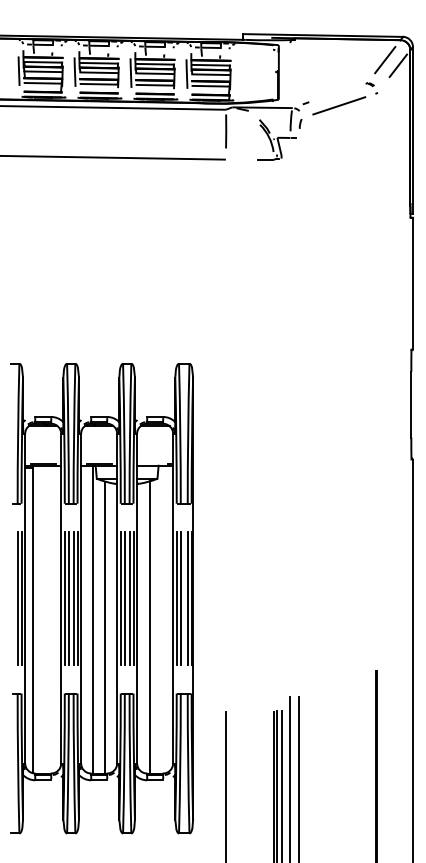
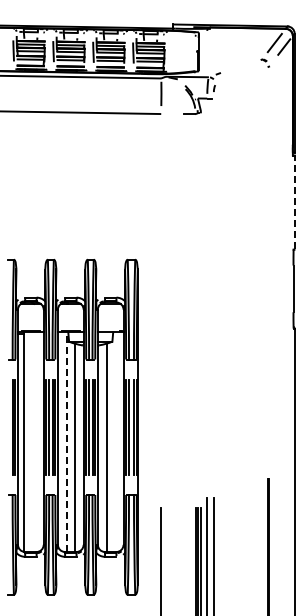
line: (338, 105) -> (241, 75), removed
line: (412, 283) -> (294, 202), solid -> dashed
line: (93, 620) -> (66, 442), solid -> dashed

